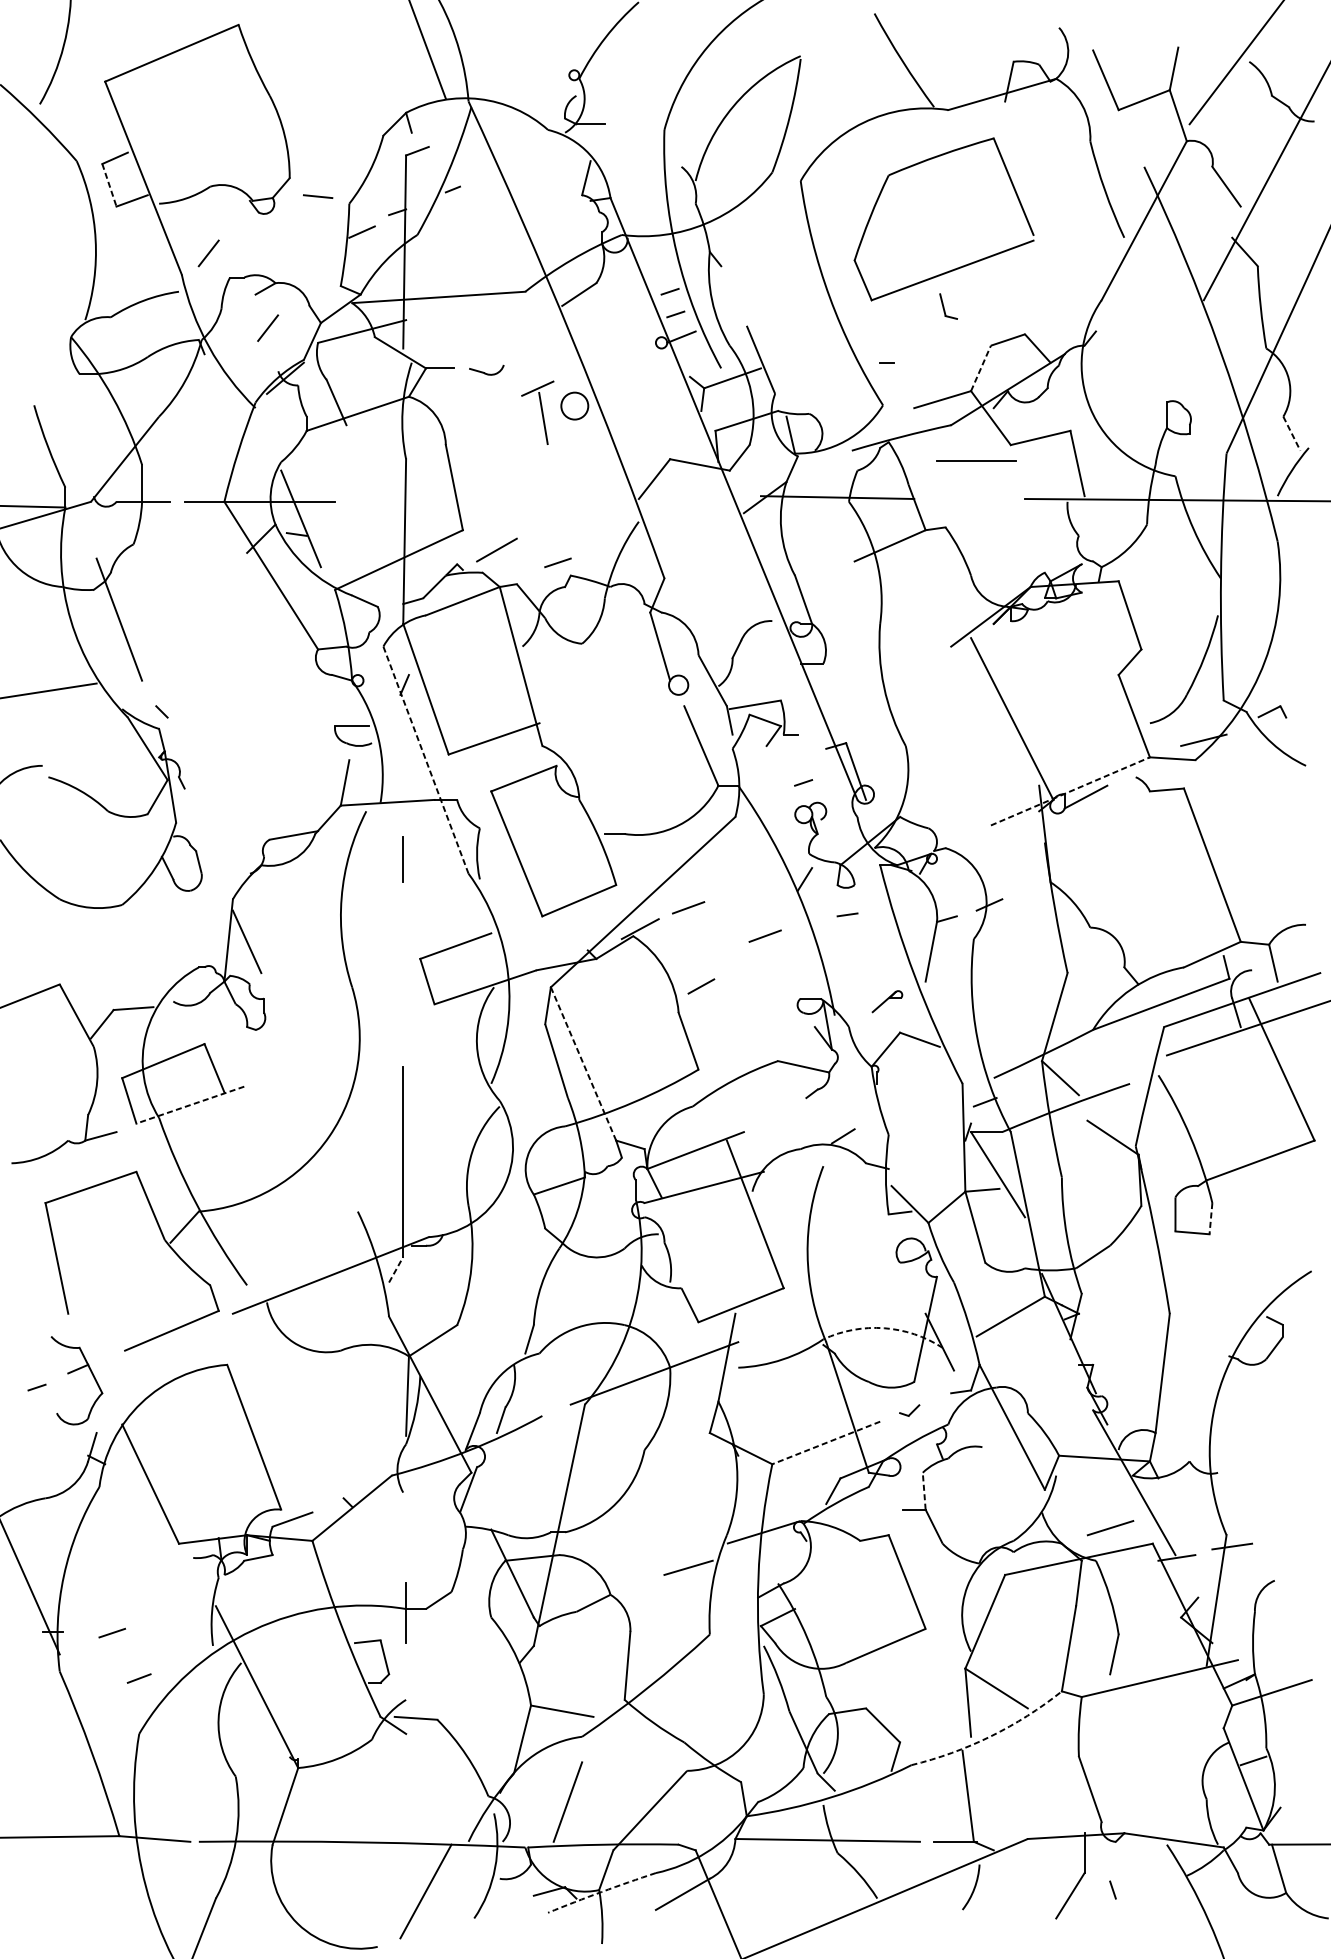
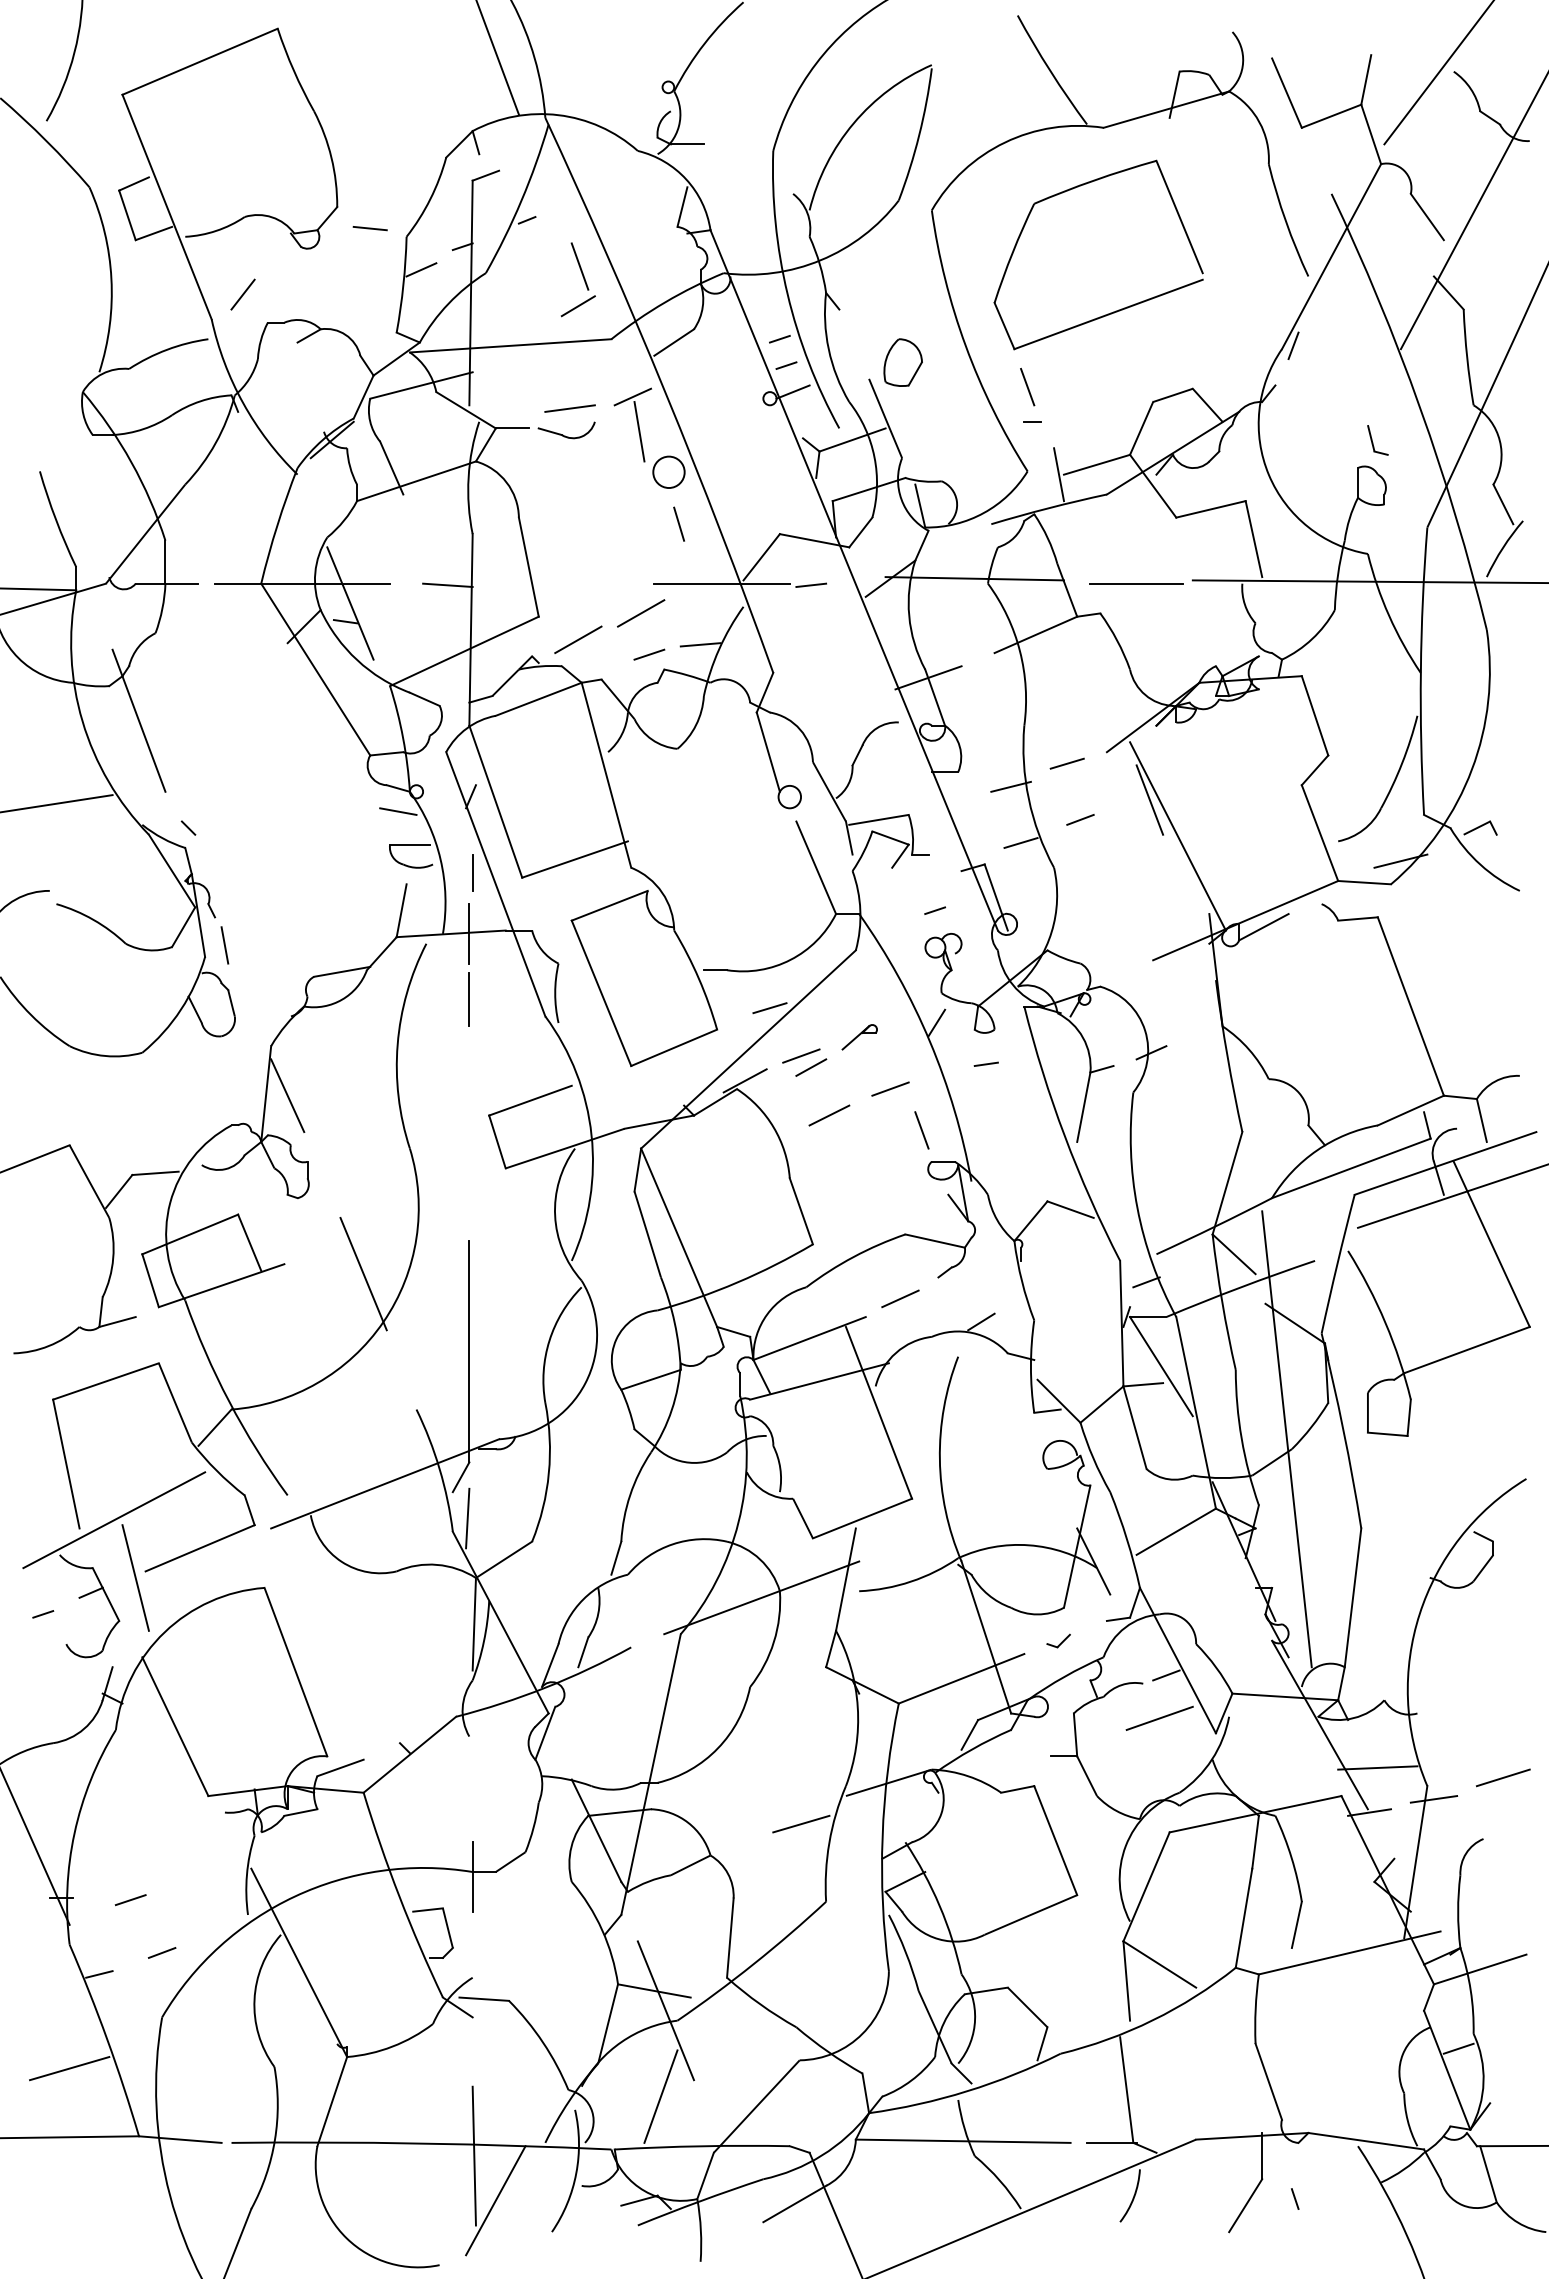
line: (109, 185) -> (127, 215), dashed -> solid
part: (496, 240) -> (577, 279), added
line: (1111, 297) -> (1293, 345), added
part: (948, 306) -> (1377, 440), moved
part: (775, 311) -> (902, 362), added
line: (267, 328) -> (311, 381), removed
line: (882, 332) -> (1027, 386), added
line: (489, 351) -> (569, 408), added
line: (980, 368) -> (1141, 428), dashed -> solid
part: (486, 370) -> (566, 430), size x1.43
line: (909, 407) -> (1058, 474), added
part: (537, 412) -> (632, 424), moved
line: (1292, 433) -> (1503, 504), dashed -> solid
line: (583, 450) -> (679, 523), added
line: (976, 460) -> (1136, 583), moved
line: (619, 501) -> (721, 583), added
line: (384, 503) -> (447, 585), added
line: (697, 503) -> (811, 585), added
line: (551, 527) -> (641, 613), added
line: (601, 554) -> (700, 644), added
line: (797, 582) -> (928, 677), added
line: (916, 656) -> (1066, 763), added
line: (868, 676) -> (1010, 786), added
line: (987, 687) -> (1149, 799), added
line: (342, 697) -> (398, 811), added
line: (928, 704) -> (1080, 819), added
line: (876, 724) -> (1020, 842), added
line: (405, 750) -> (472, 872), added
line: (425, 759) -> (495, 883), dashed -> solid
line: (1070, 791) -> (1245, 920), dashed -> solid
line: (403, 802) -> (469, 933), added
line: (192, 812) -> (224, 945), added
line: (661, 866) -> (769, 1008), added
line: (712, 958) -> (829, 1115), added
line: (791, 971) -> (921, 1130), added
line: (701, 986) -> (811, 1067), moved
part: (887, 1001) -> (859, 1037), moved
line: (583, 1063) -> (679, 1237), dashed -> solid
line: (312, 1094) -> (363, 1273), added
line: (190, 1104) -> (221, 1285), dashed -> solid
line: (773, 1116) -> (900, 1298), added
line: (1211, 1219) -> (1409, 1418), dashed -> solid
line: (1105, 1237) -> (1286, 1439), added
line: (396, 1269) -> (461, 1476), dashed -> solid
line: (401, 1305) -> (467, 1518), added
line: (98, 1306) -> (114, 1520), added
arc: (883, 1328) -> (1028, 1545), dashed -> solid
line: (116, 1355) -> (135, 1577), added
line: (1002, 1440) -> (1166, 1675), added
line: (826, 1442) -> (961, 1678), dashed -> solid
line: (996, 1476) -> (1159, 1717), added
line: (924, 1490) -> (1075, 1734), dashed -> solid
line: (1183, 1519) -> (1377, 1767), added
line: (1110, 1527) -> (1503, 1777), moved
line: (85, 1697) -> (99, 1974), added
line: (571, 1728) -> (665, 2010), added
arc: (990, 1736) -> (1152, 2020), dashed -> solid
line: (59, 1777) -> (69, 2068), added
line: (406, 1852) -> (473, 2155), added
arc: (601, 1892) -> (700, 2201), dashed -> solid

